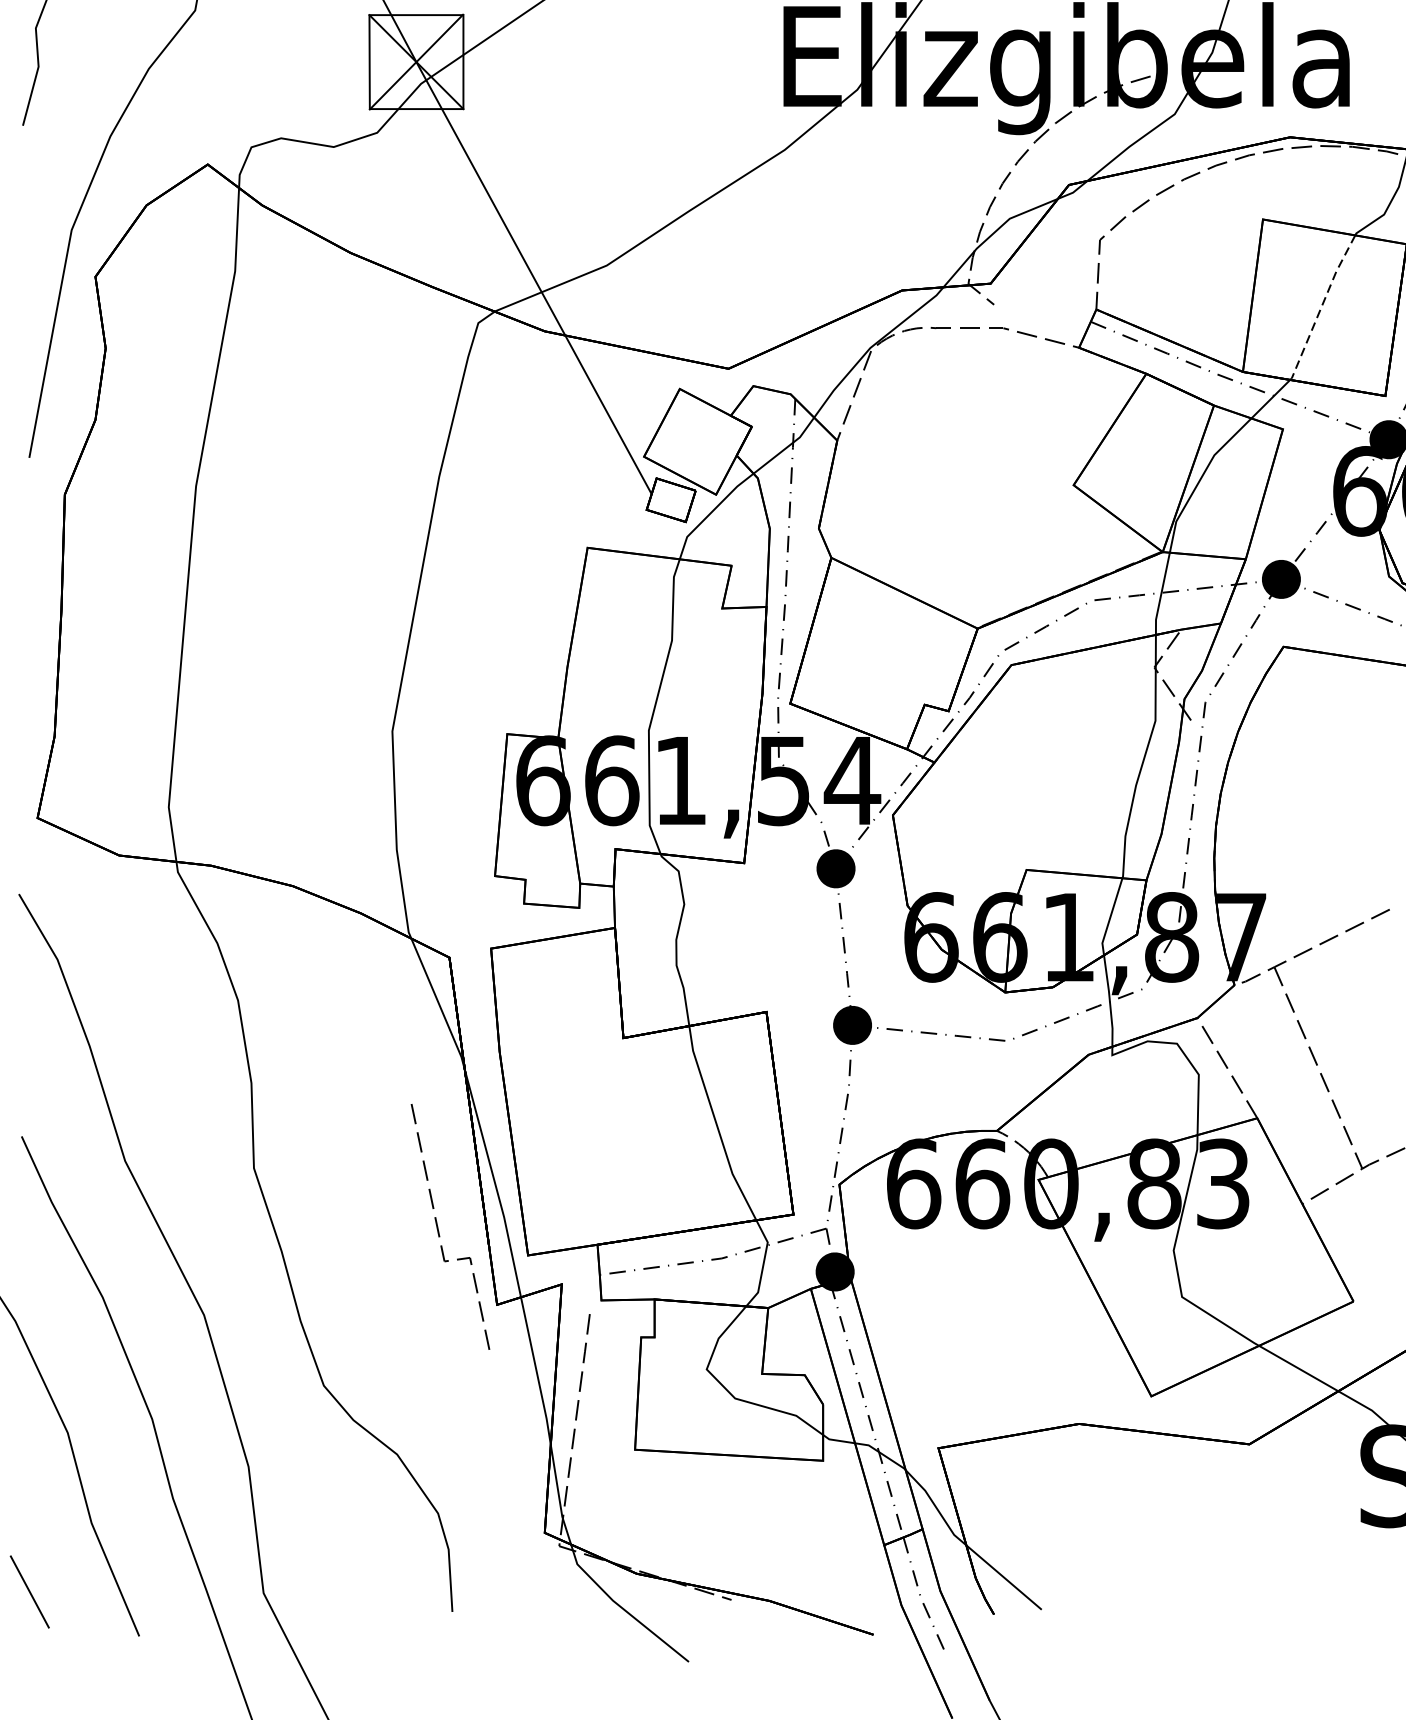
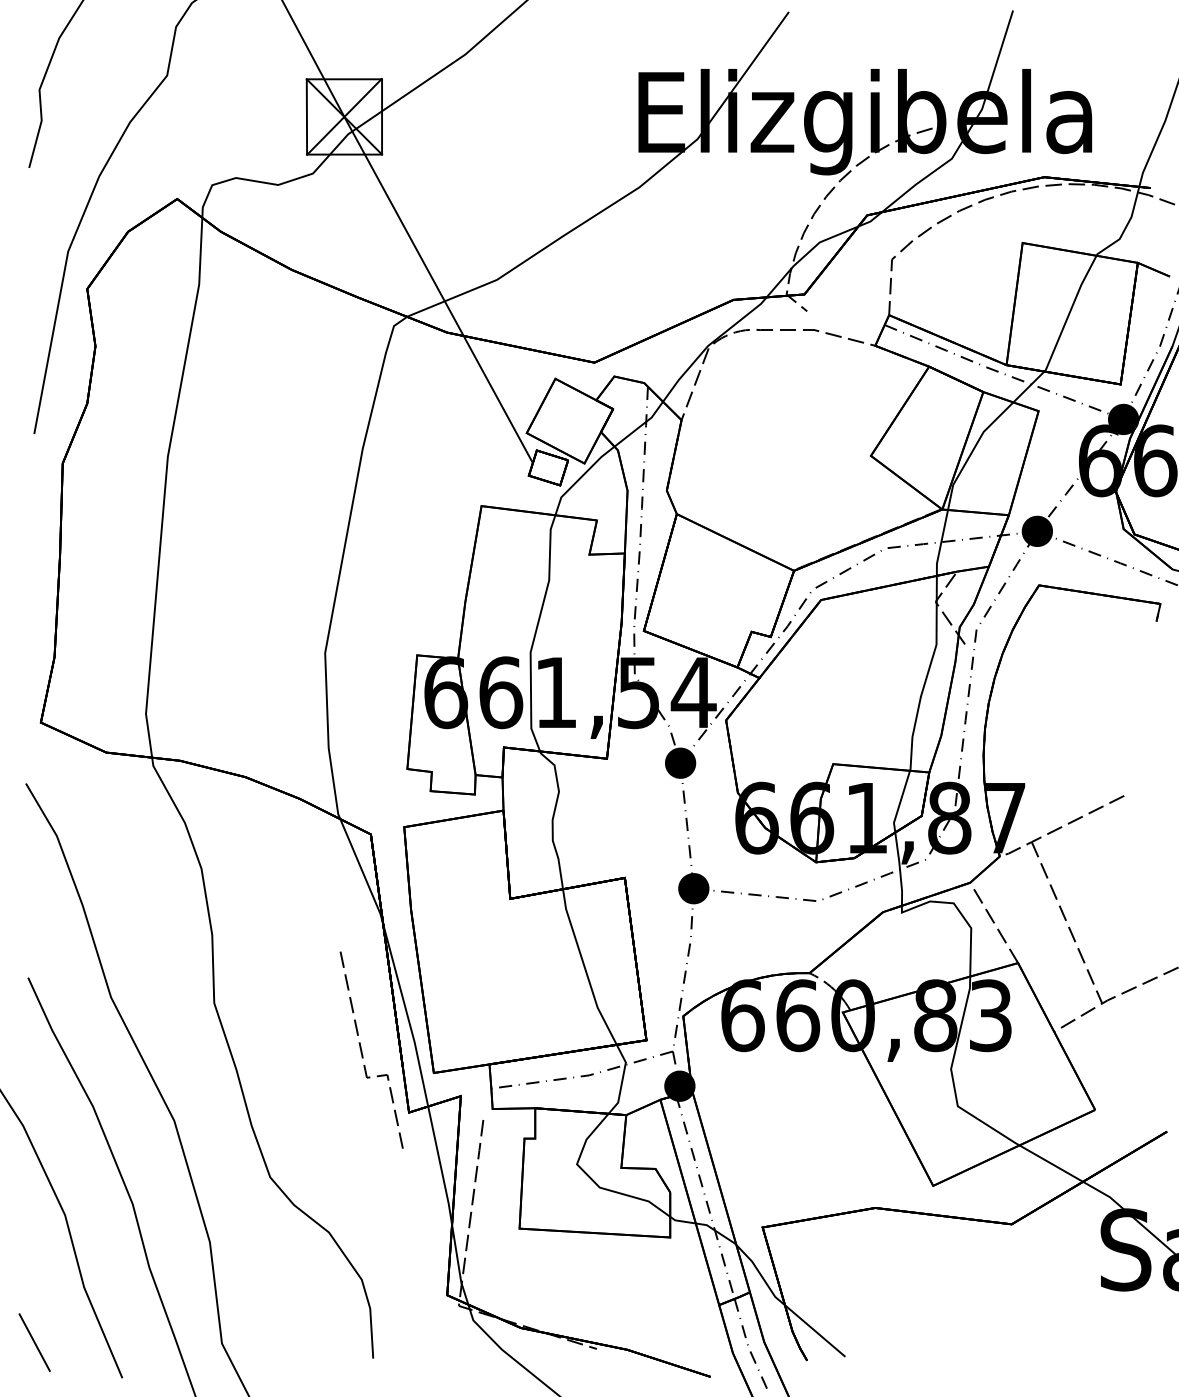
line: (1321, 307) -> (1069, 313), dashed -> solid

